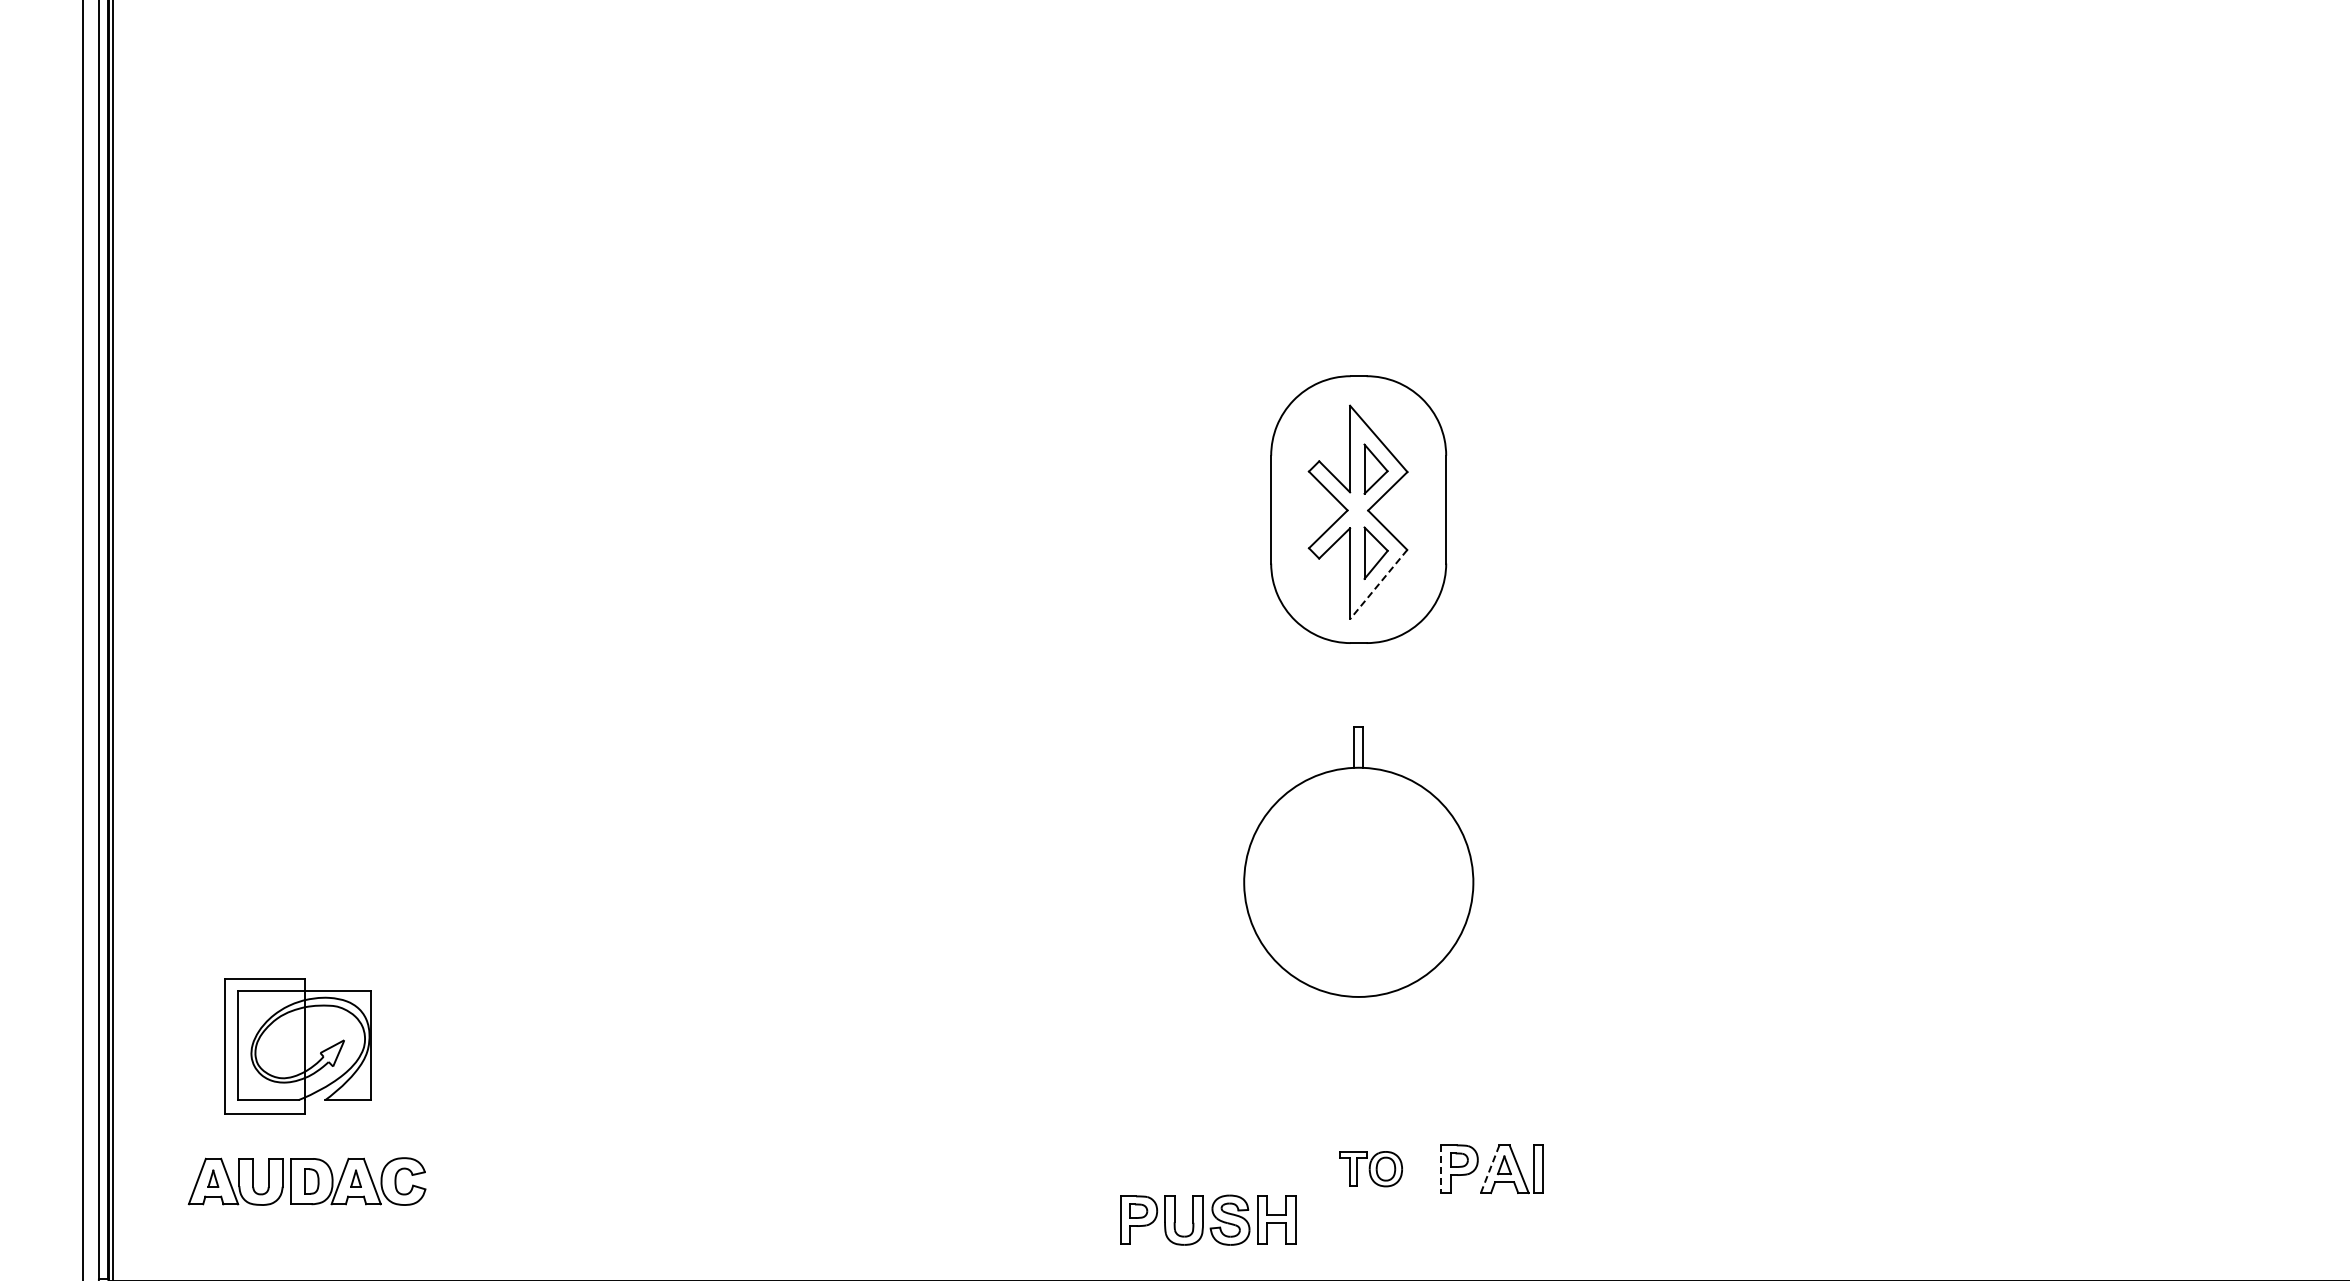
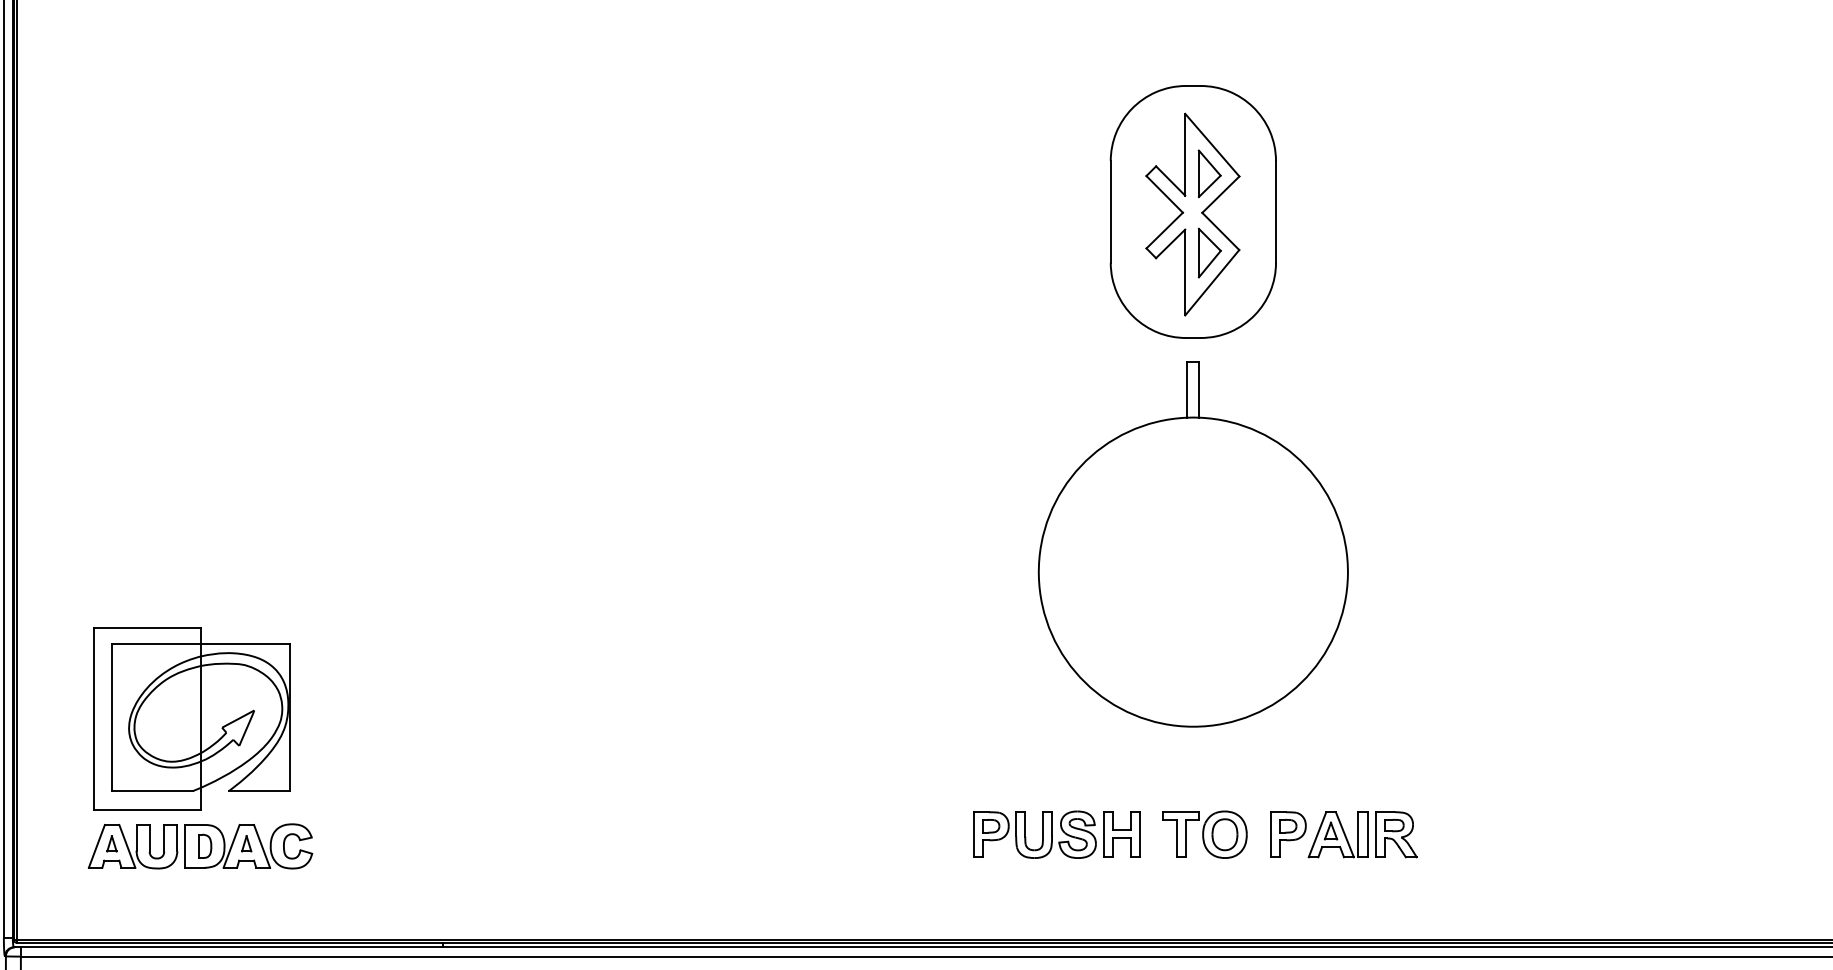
line: (1378, 584) -> (1212, 282), dashed -> solid
part: (1358, 861) -> (1193, 544), size x1.43
part: (297, 1046) -> (191, 718), size x1.43
part: (1371, 1168) -> (1205, 834), size x1.43
line: (1441, 1169) -> (1271, 835), dashed -> solid
line: (1490, 1169) -> (1317, 835), dashed -> solid
part: (1573, 1169) -> (1396, 835), added
part: (1208, 1219) -> (1057, 834), moved

